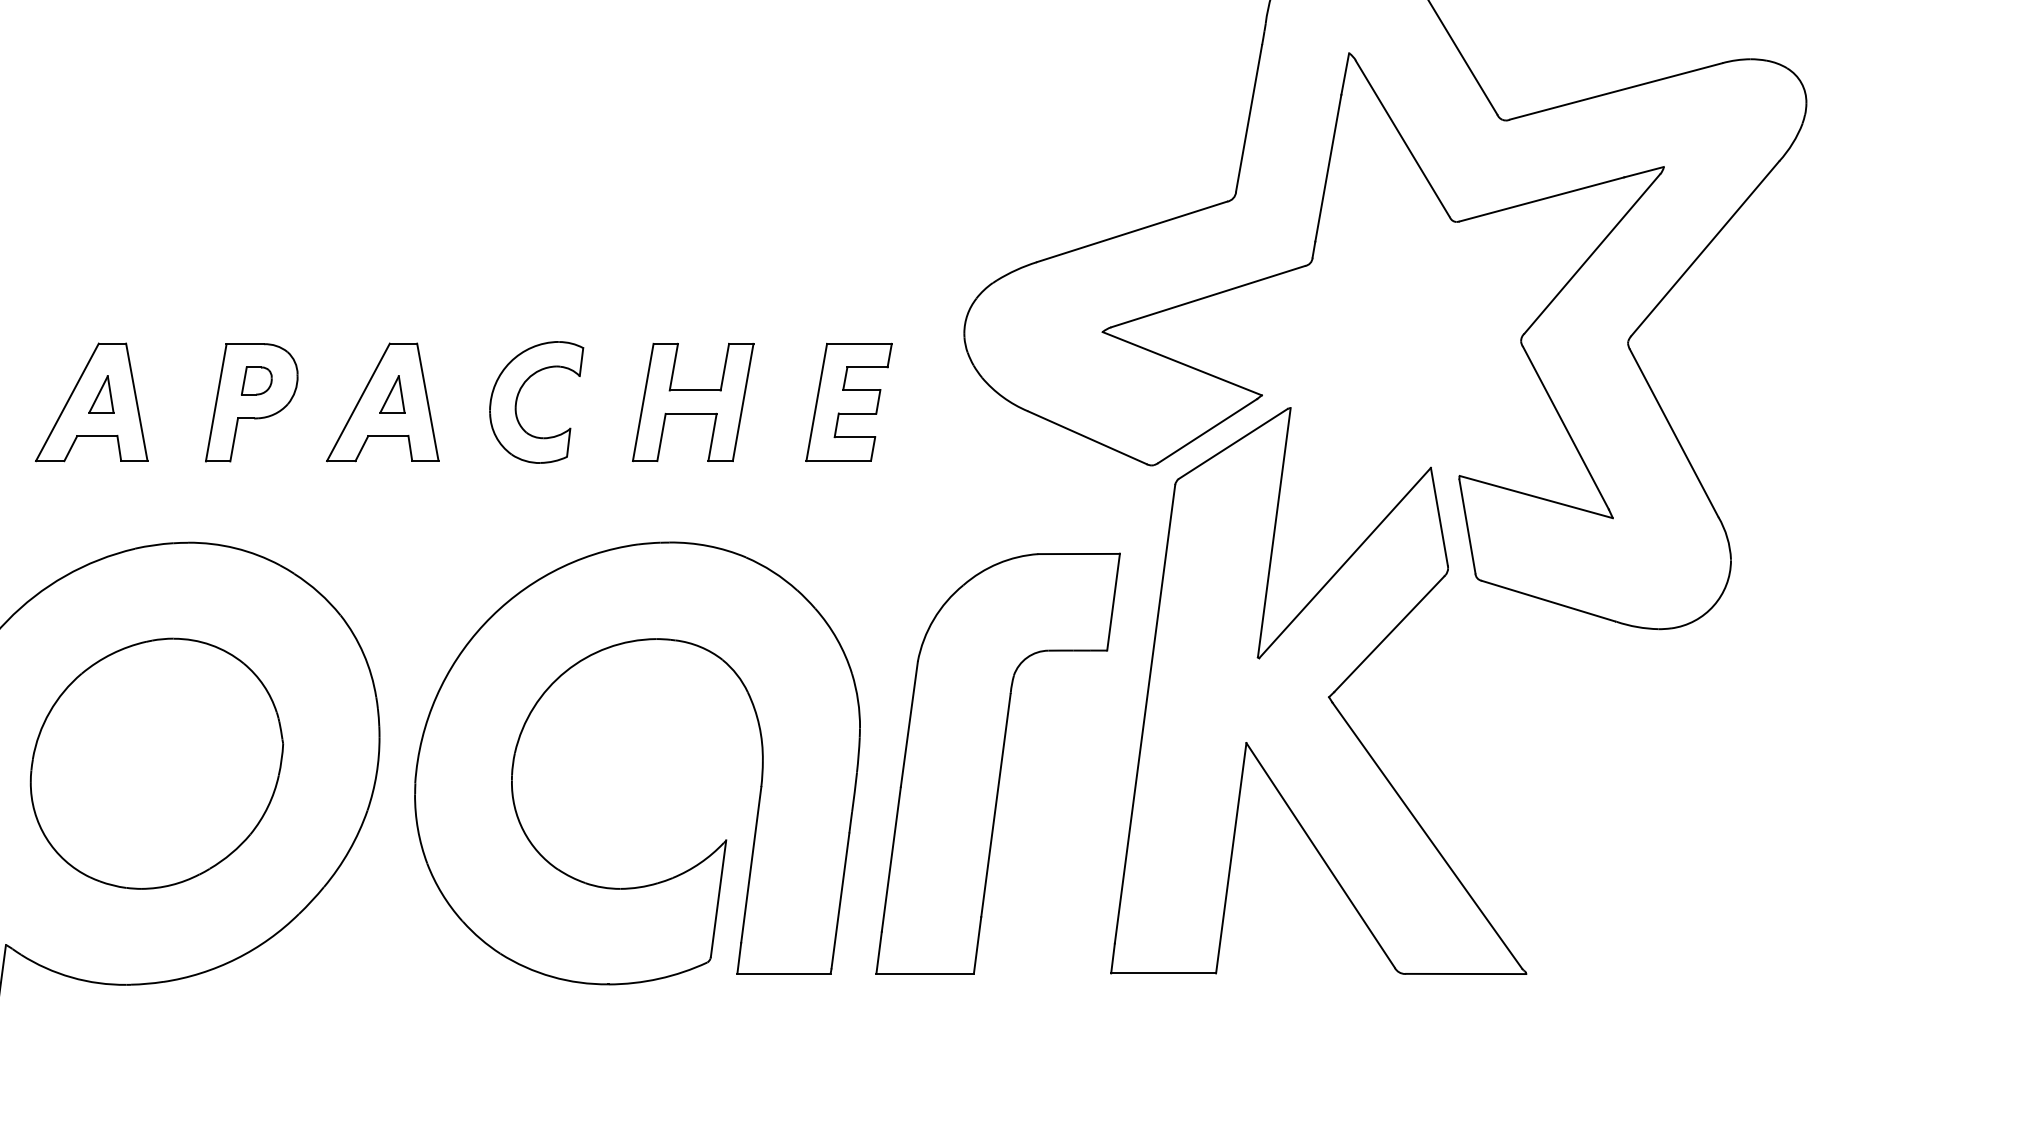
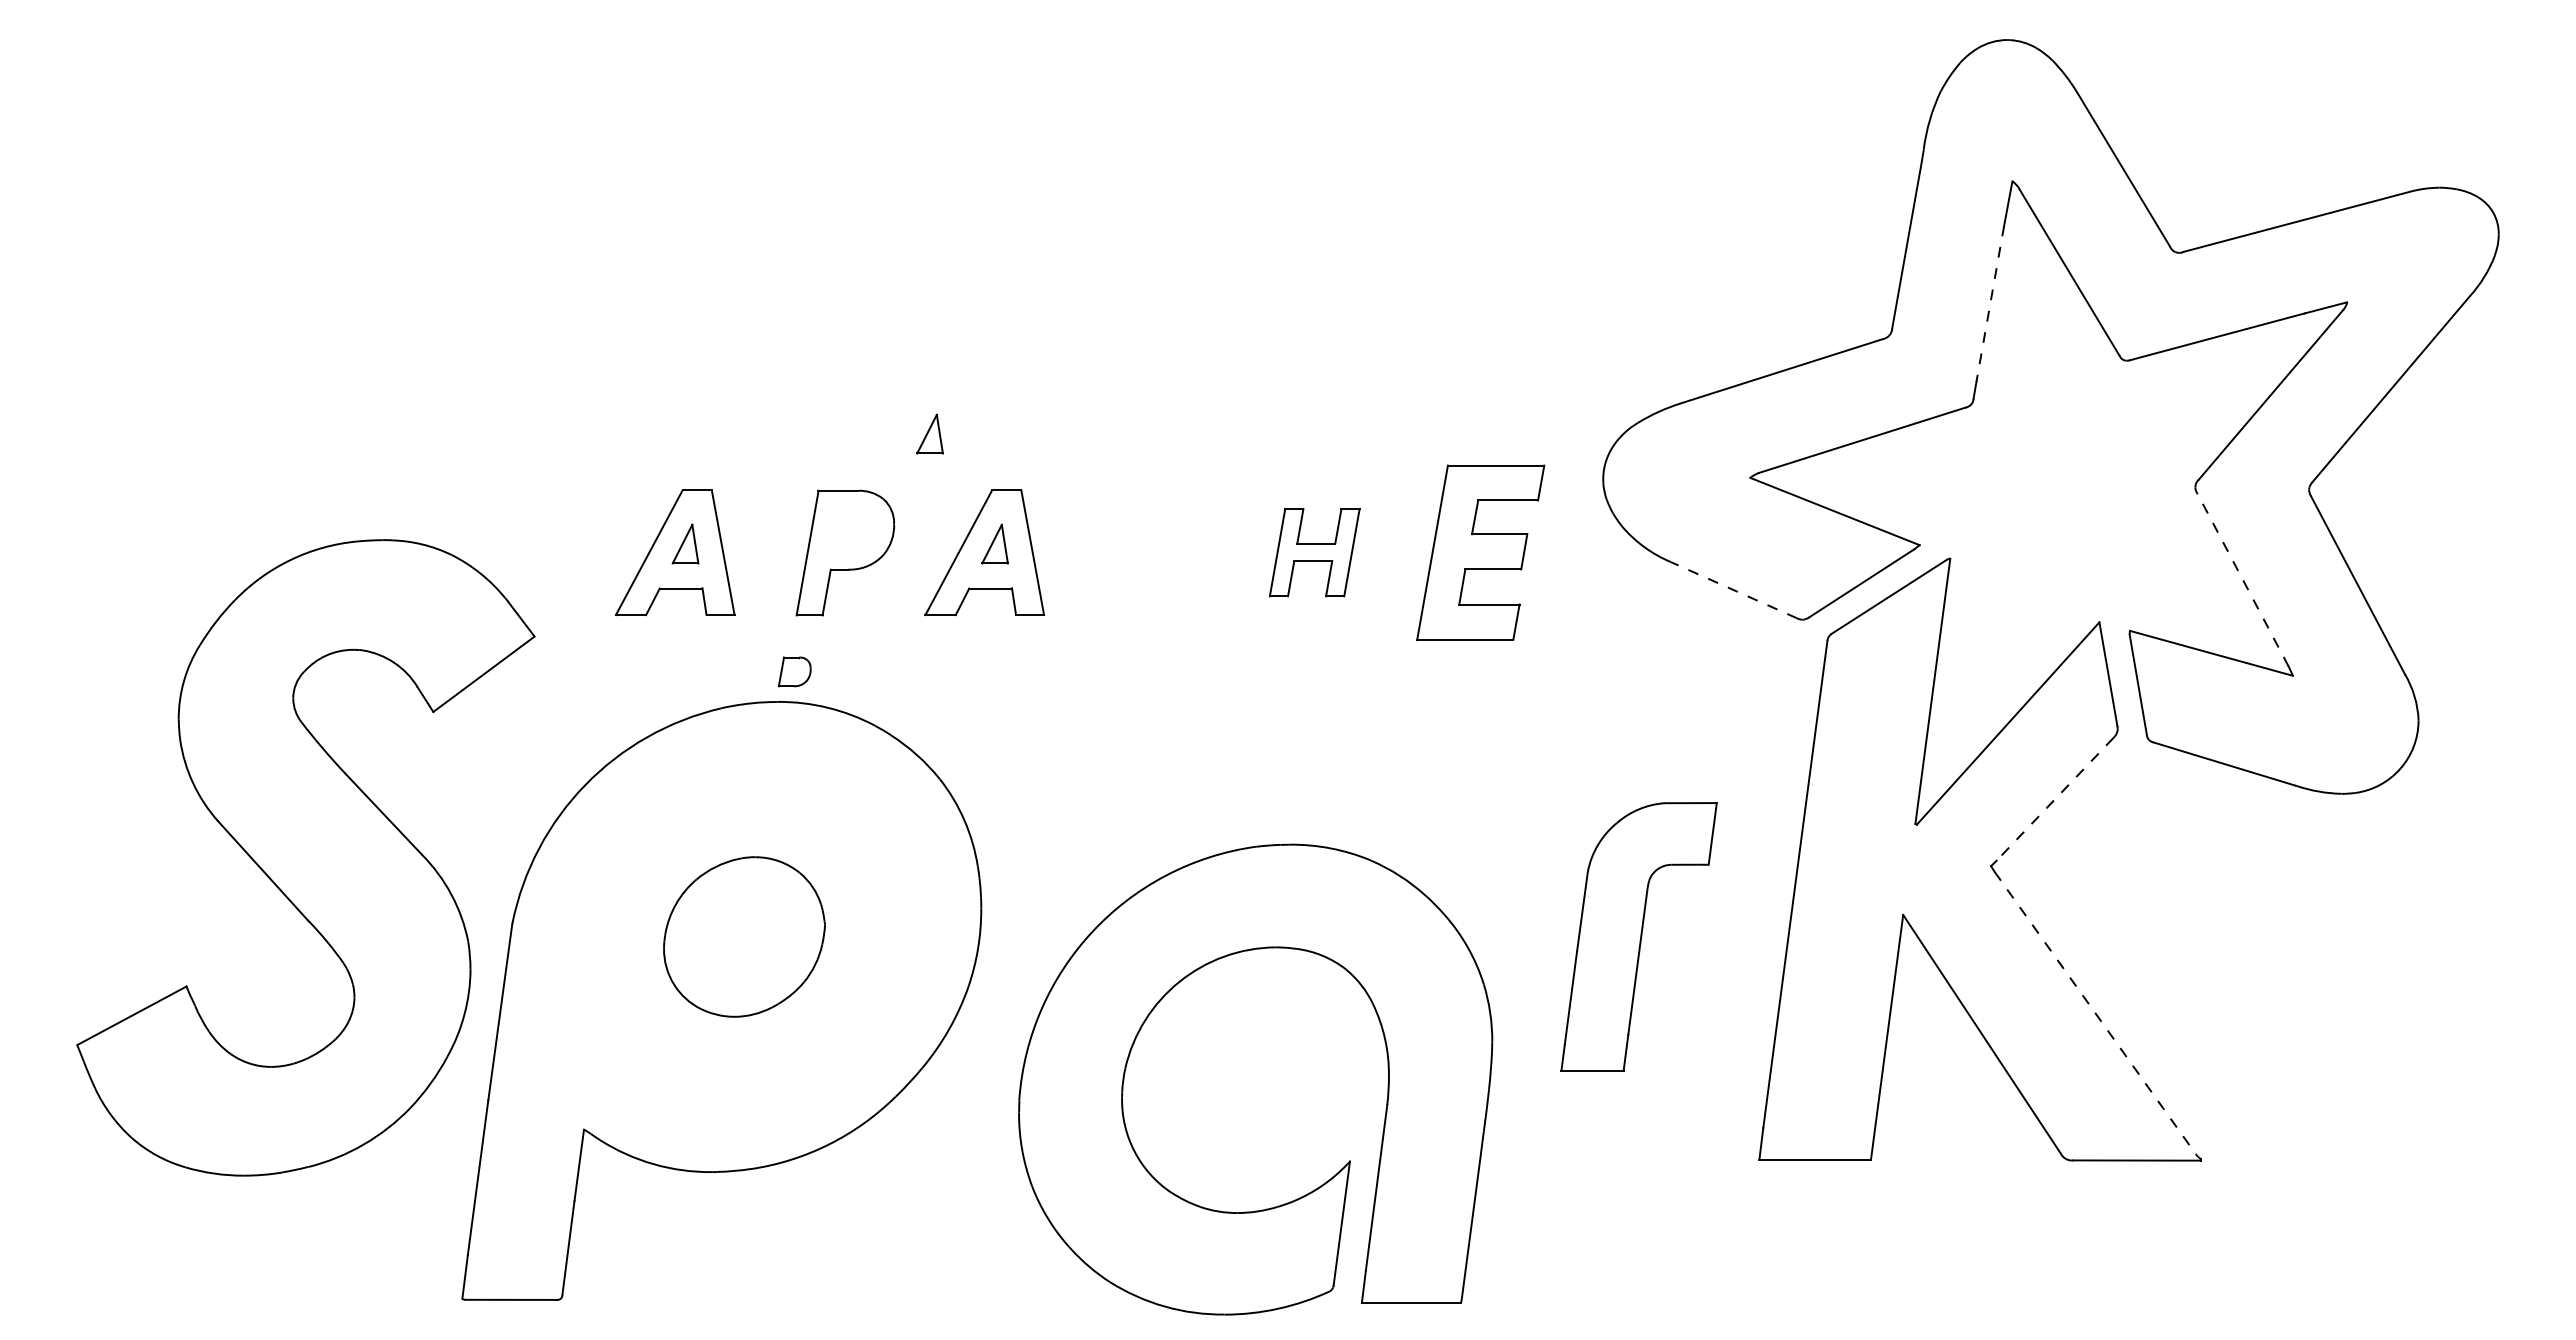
line: (1328, 169) -> (1990, 304), solid -> dashed
part: (330, 290) -> (929, 433), added
part: (256, 380) -> (794, 671), moved
part: (517, 399) -> (1128, 549), removed
part: (692, 402) -> (1314, 552), size x0.7
part: (848, 402) -> (1480, 552), size x1.4
line: (1566, 428) -> (2243, 580), solid -> dashed
line: (1086, 437) -> (1733, 590), solid -> dashed
line: (1389, 634) -> (2055, 799), solid -> dashed
part: (556, 681) -> (1169, 992), moved
part: (156, 763) -> (744, 936), size x0.6
part: (997, 763) -> (1638, 936), size x0.6
line: (1427, 835) -> (2095, 1013), solid -> dashed

